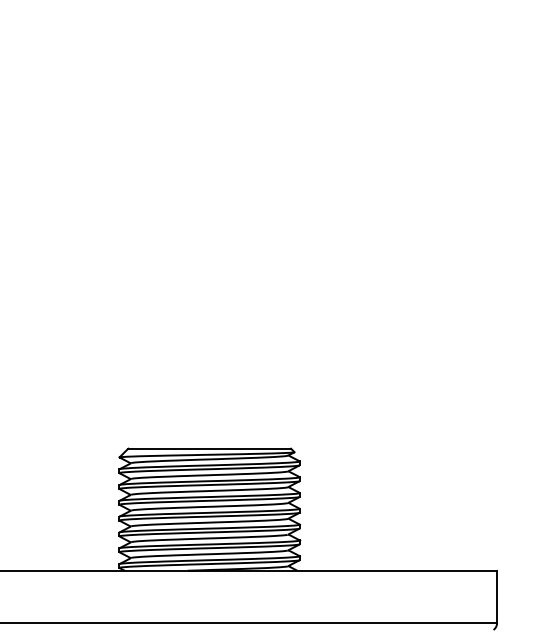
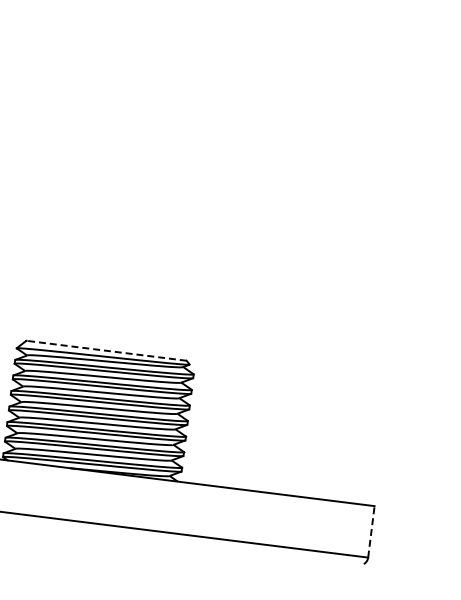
line: (209, 448) -> (106, 350), solid -> dashed
line: (497, 596) -> (371, 531), solid -> dashed

